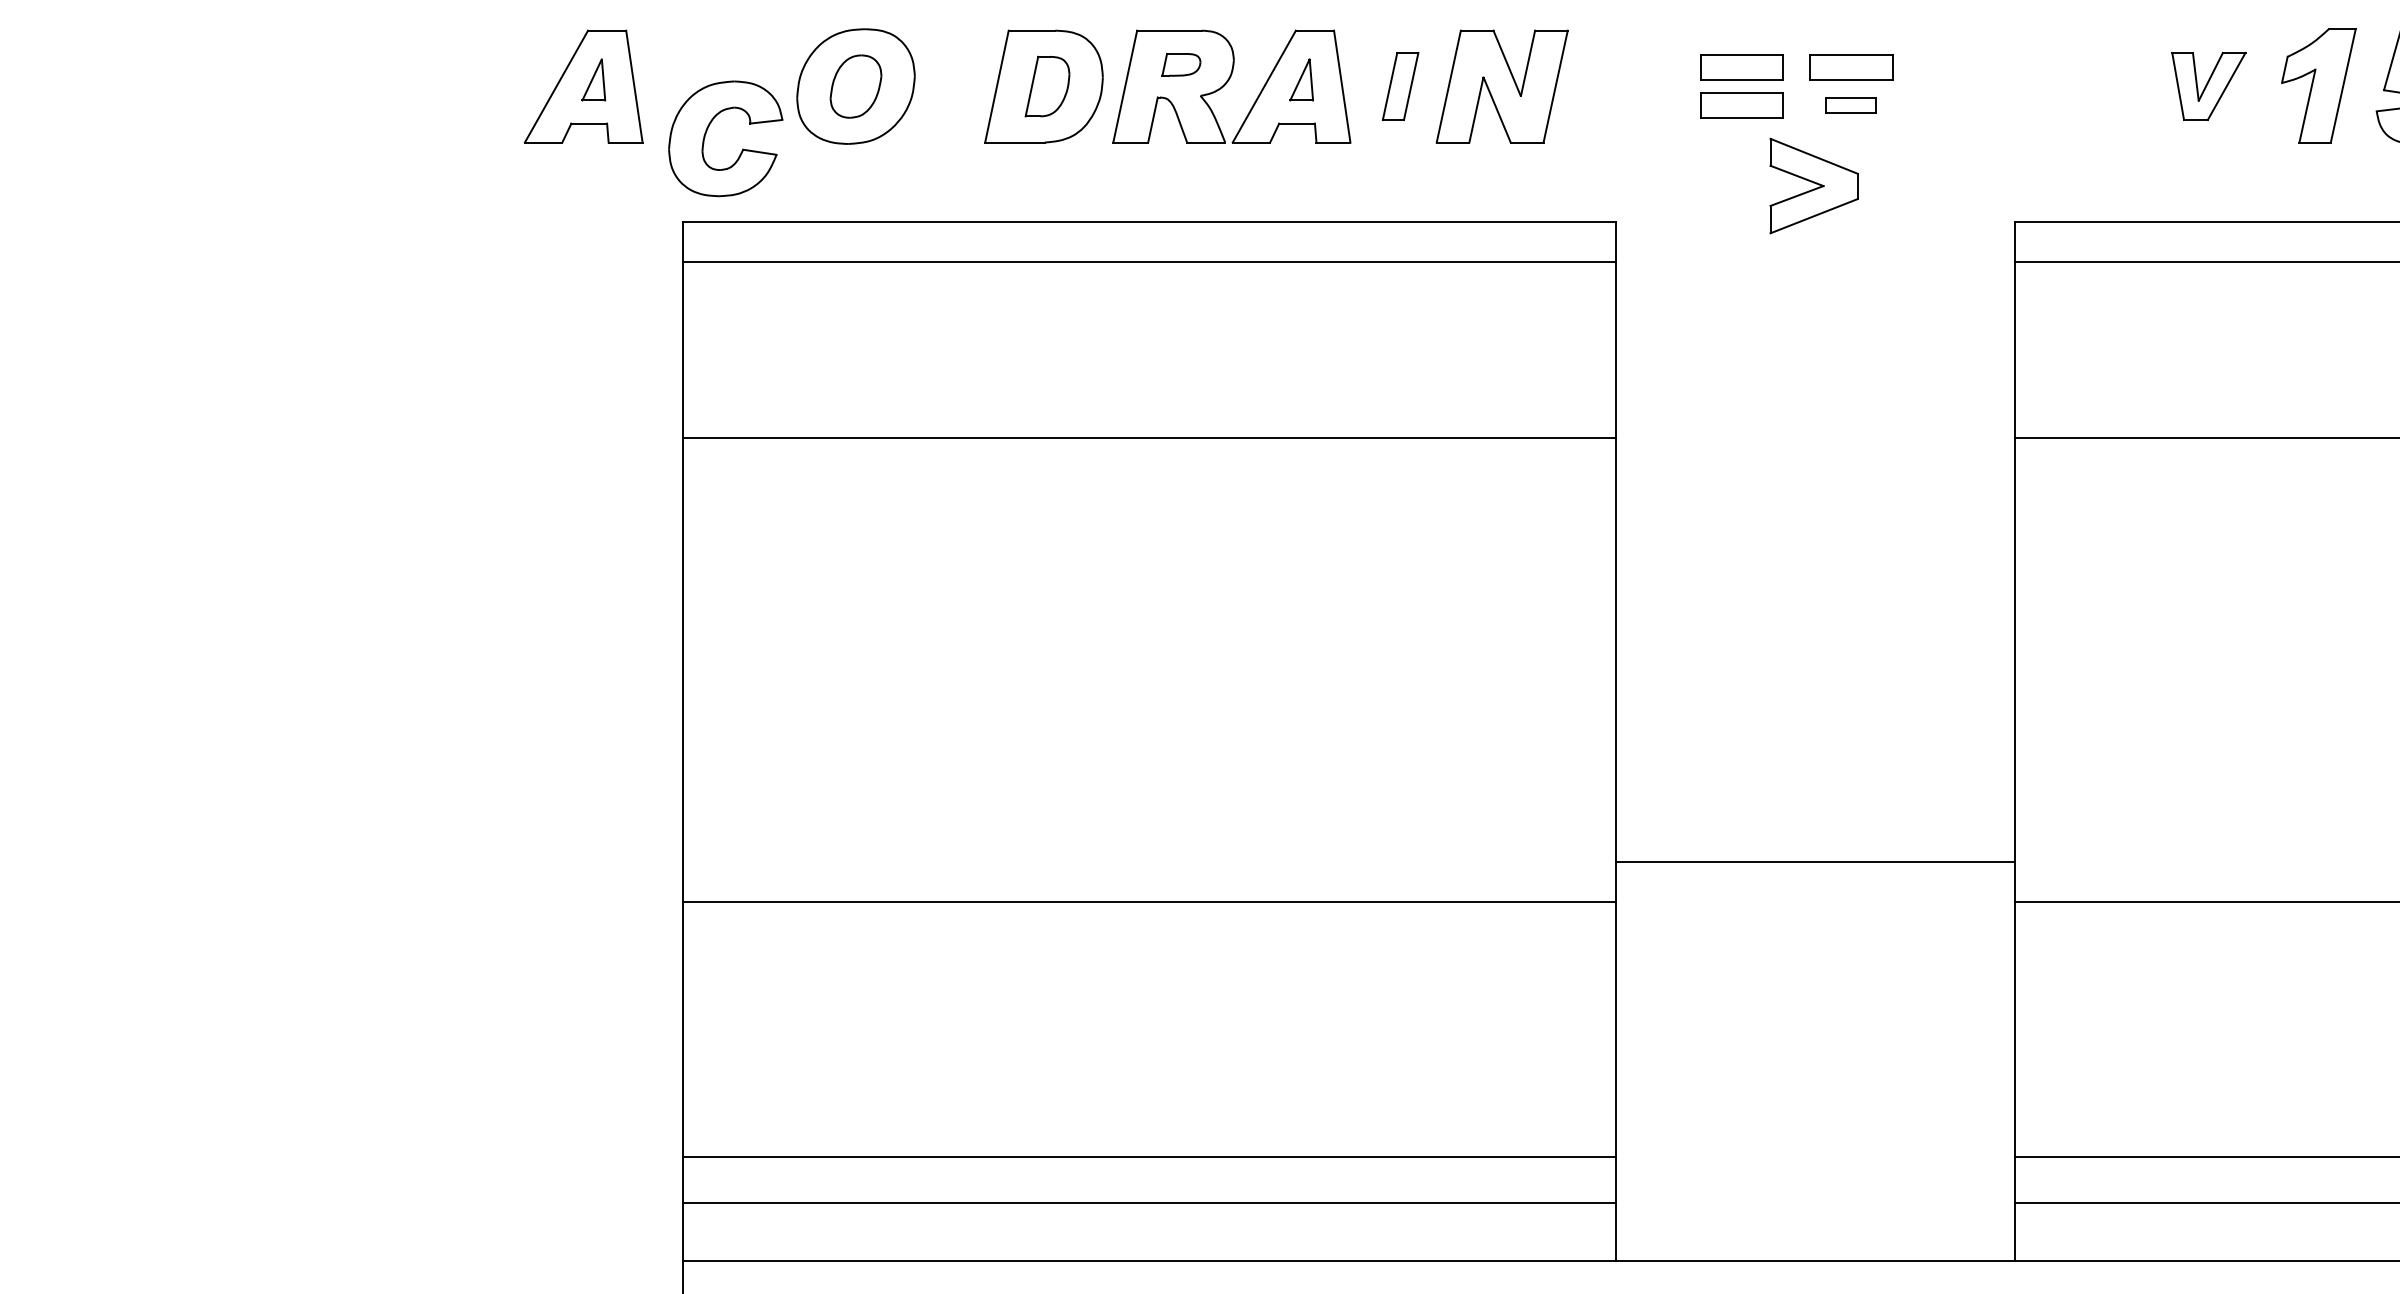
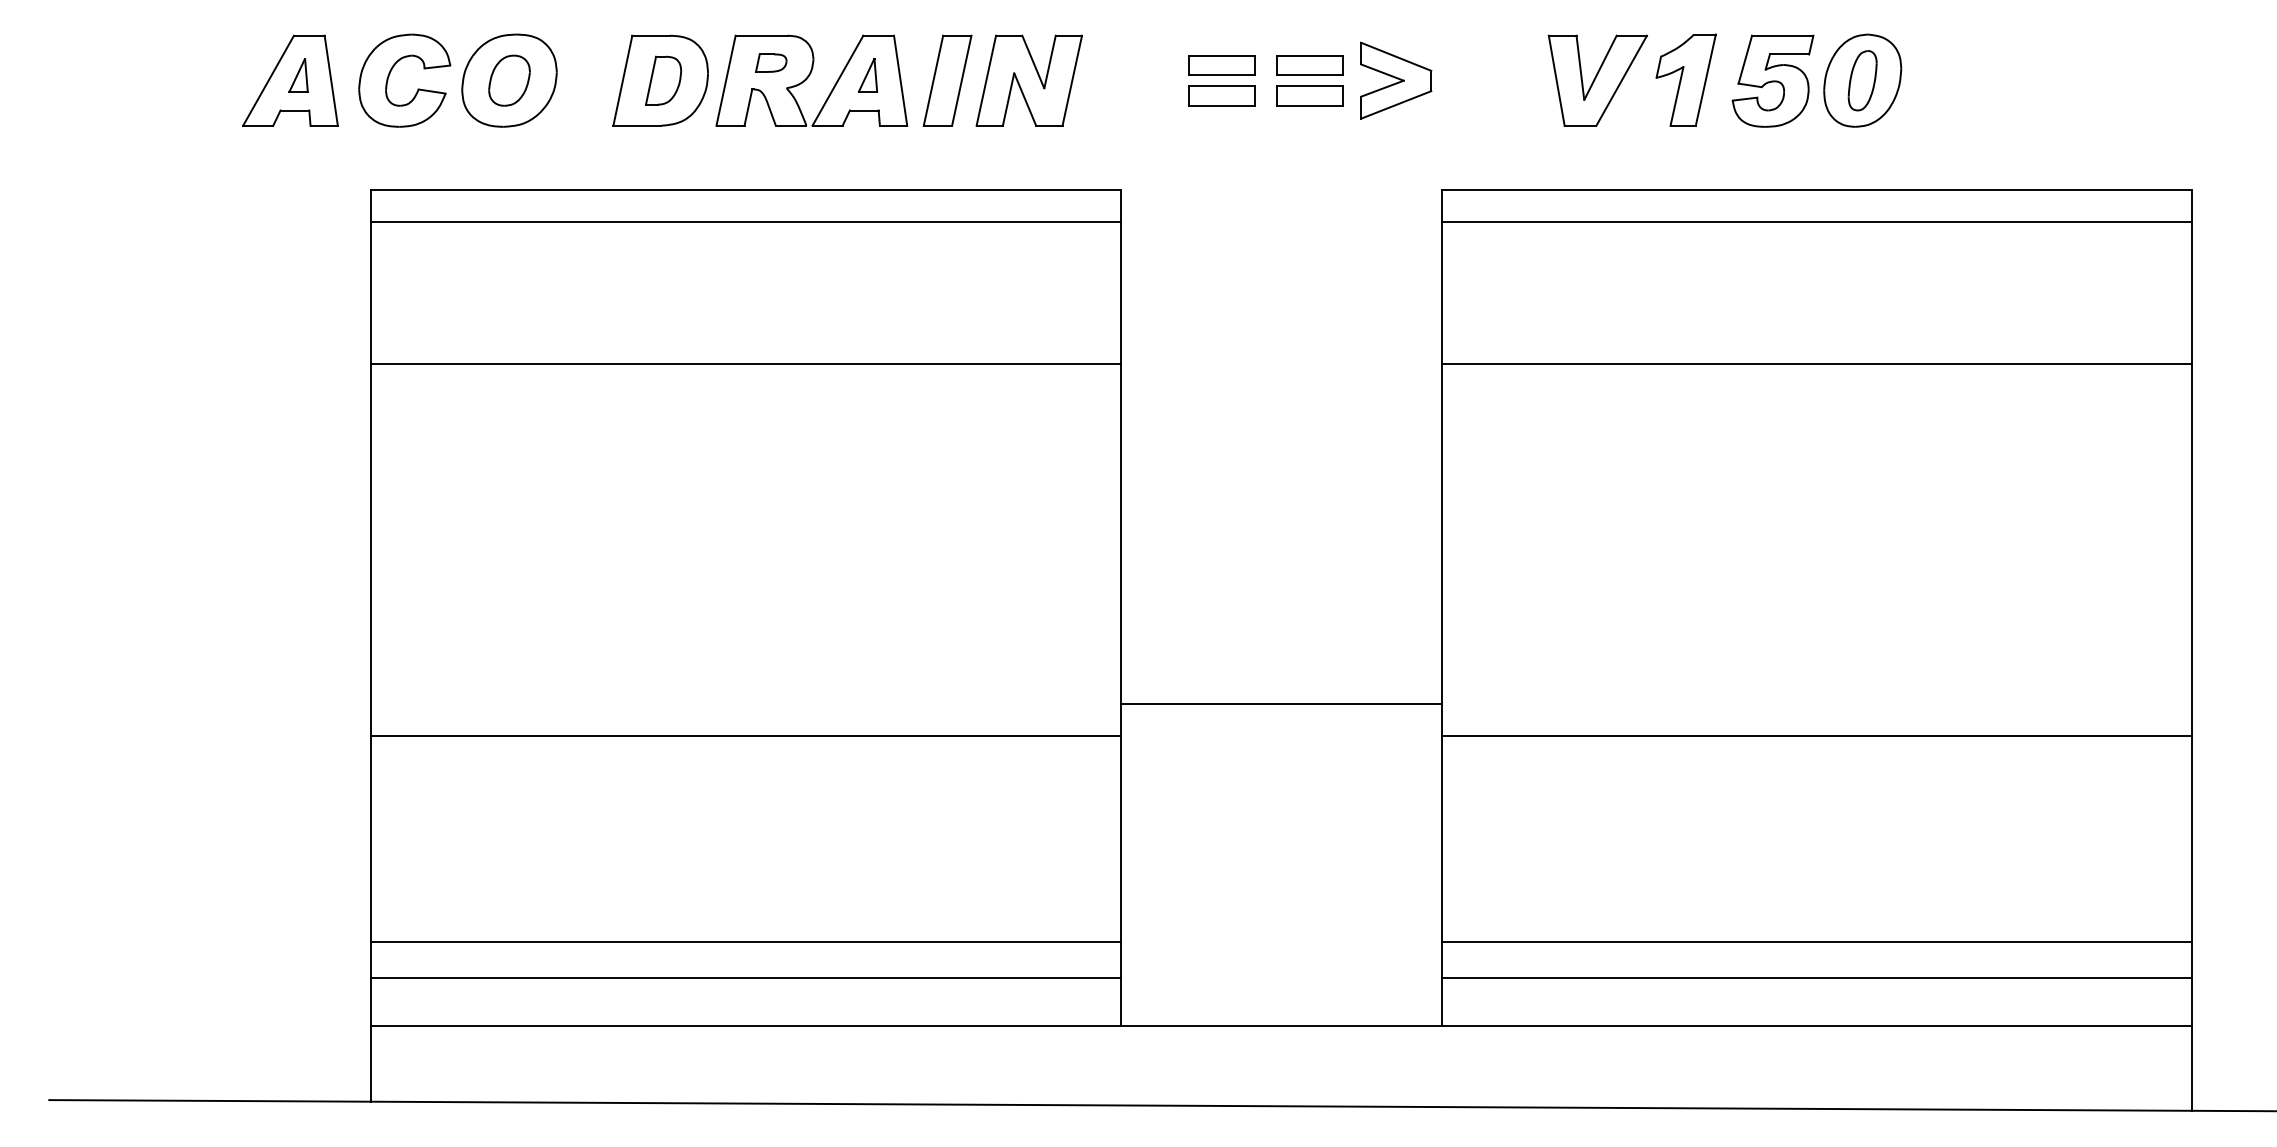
part: (1400, 86) -> (947, 80), size x1.67
part: (2208, 86) -> (1597, 80), size x1.67
part: (1850, 104) -> (1309, 95), size x1.67
part: (708, 131) -> (390, 74), moved
part: (1814, 185) -> (1396, 80), moved

